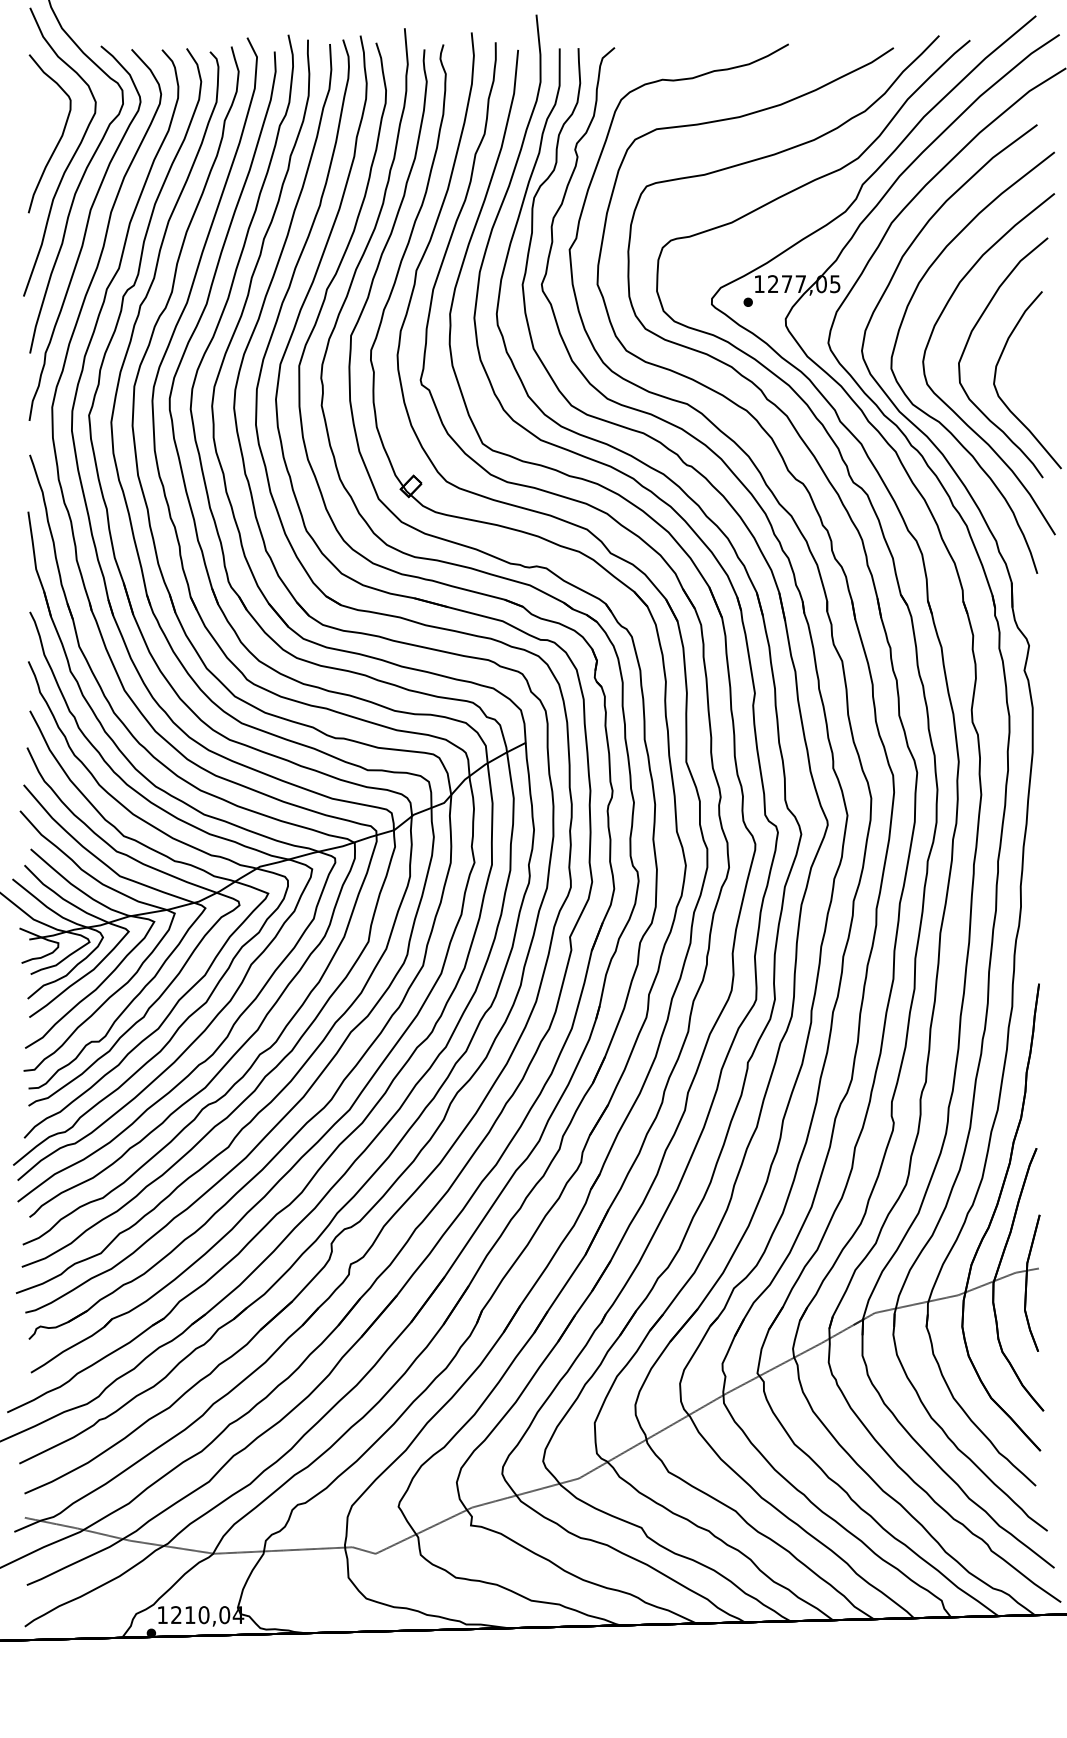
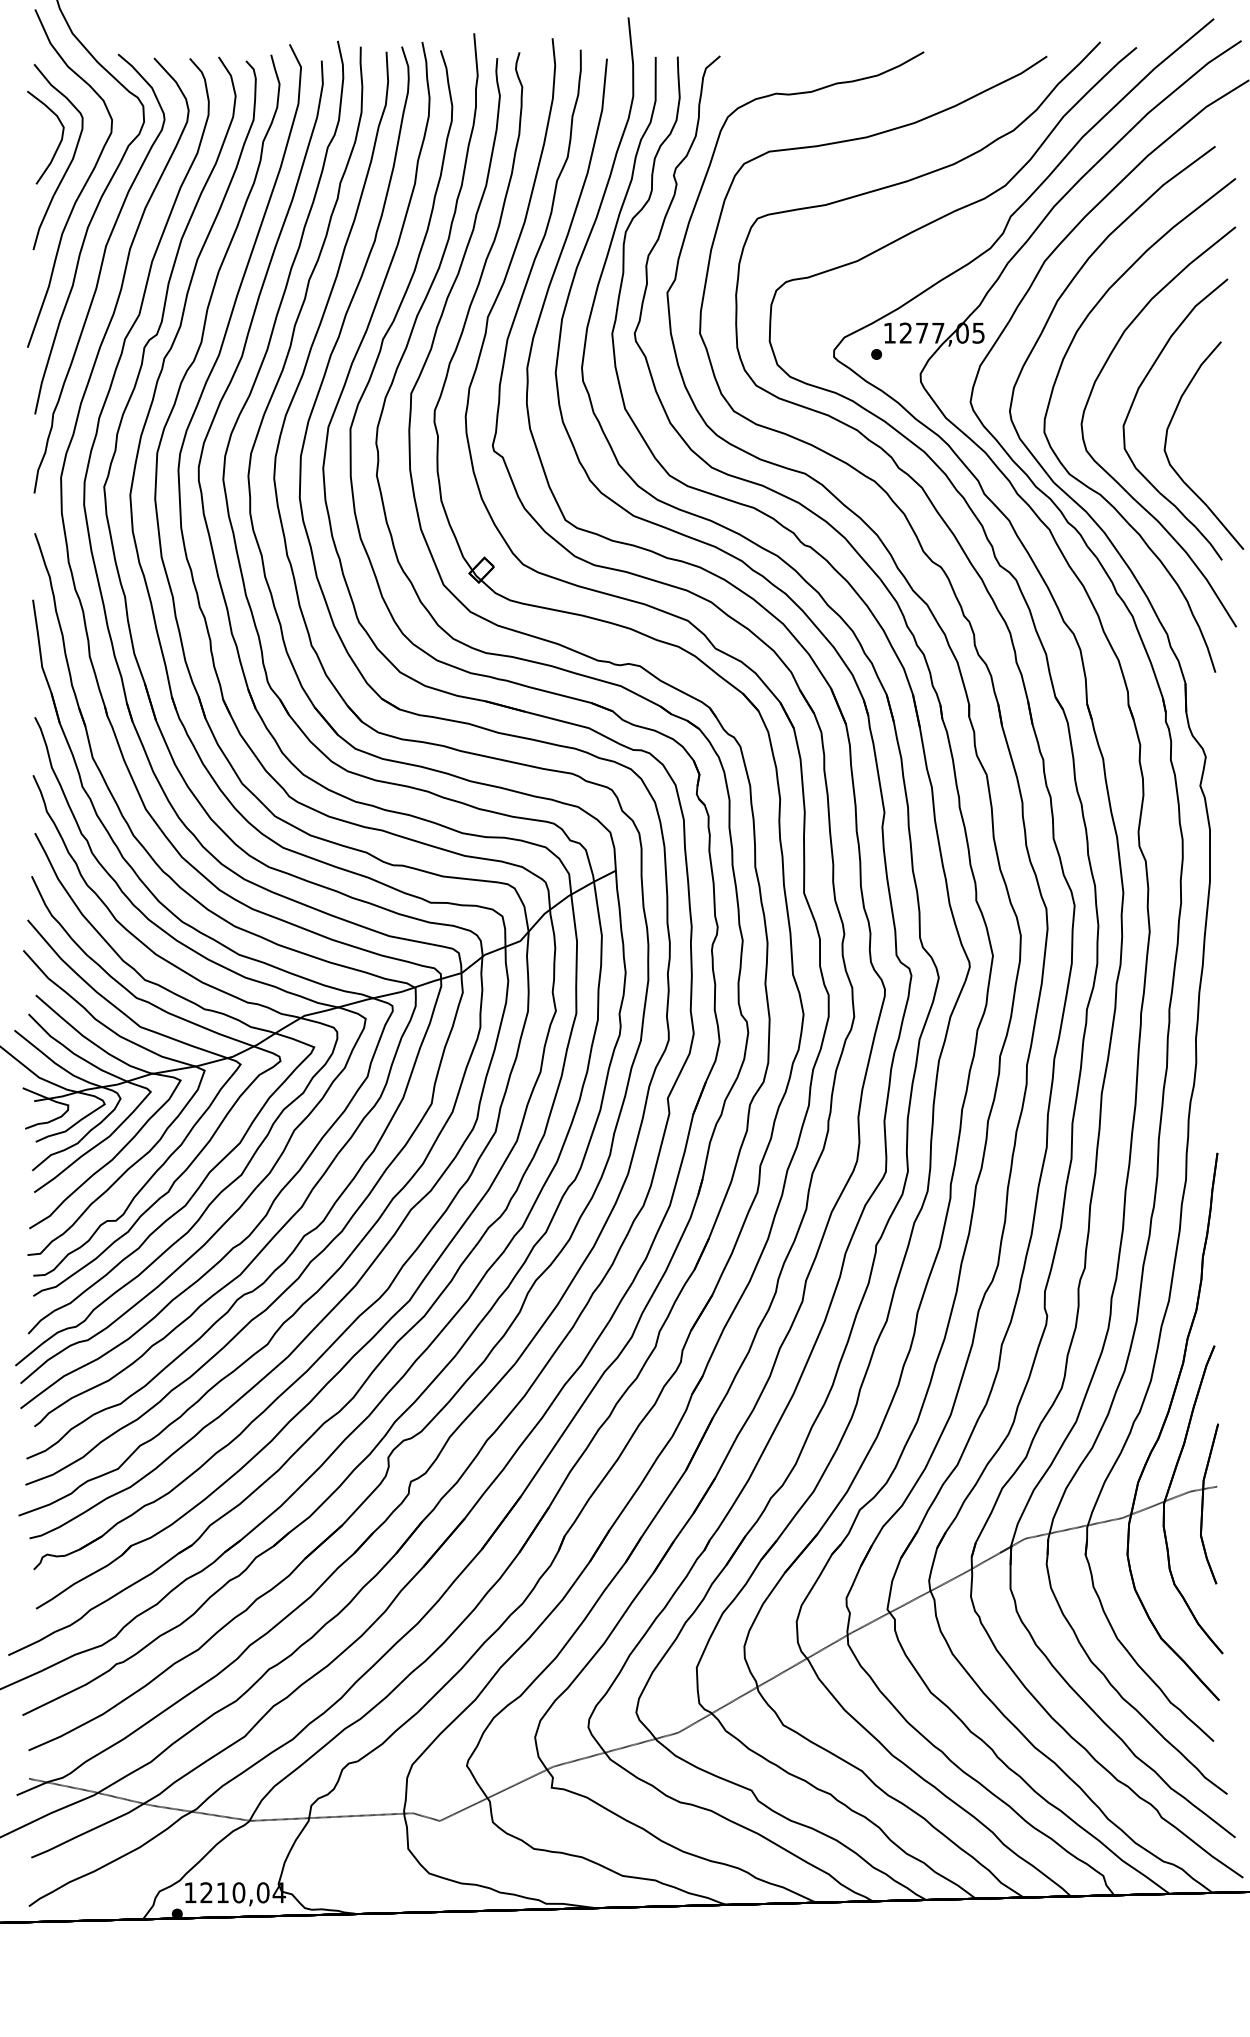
part: (49, 123) -> (57, 144), added

